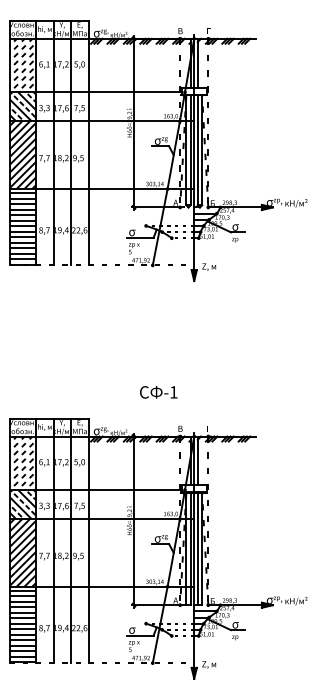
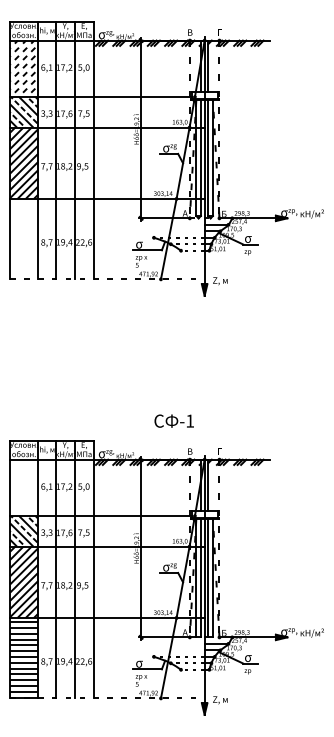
hatch: (22, 228) -> (23, 240), removed
text: (158, 391) -> (173, 420), moved
hatch: (21, 462) -> (22, 487), removed

